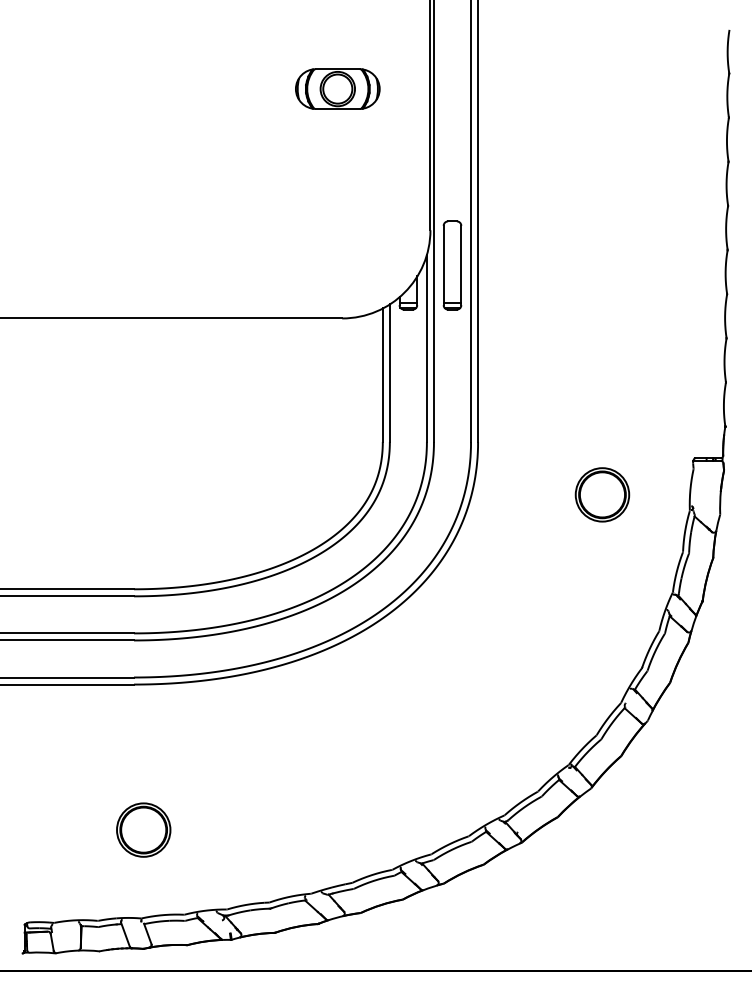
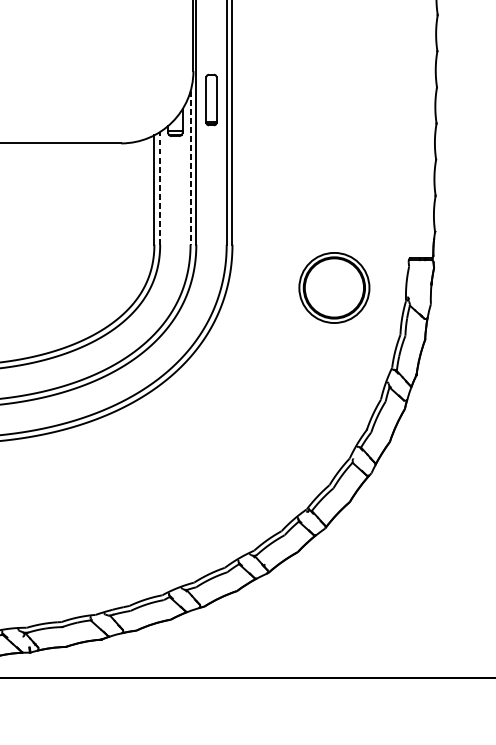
part: (452, 265) -> (211, 100), size x0.7
line: (426, 348) -> (190, 168), solid -> dashed
line: (389, 373) -> (159, 188), solid -> dashed
part: (602, 494) -> (334, 287), size x1.6

